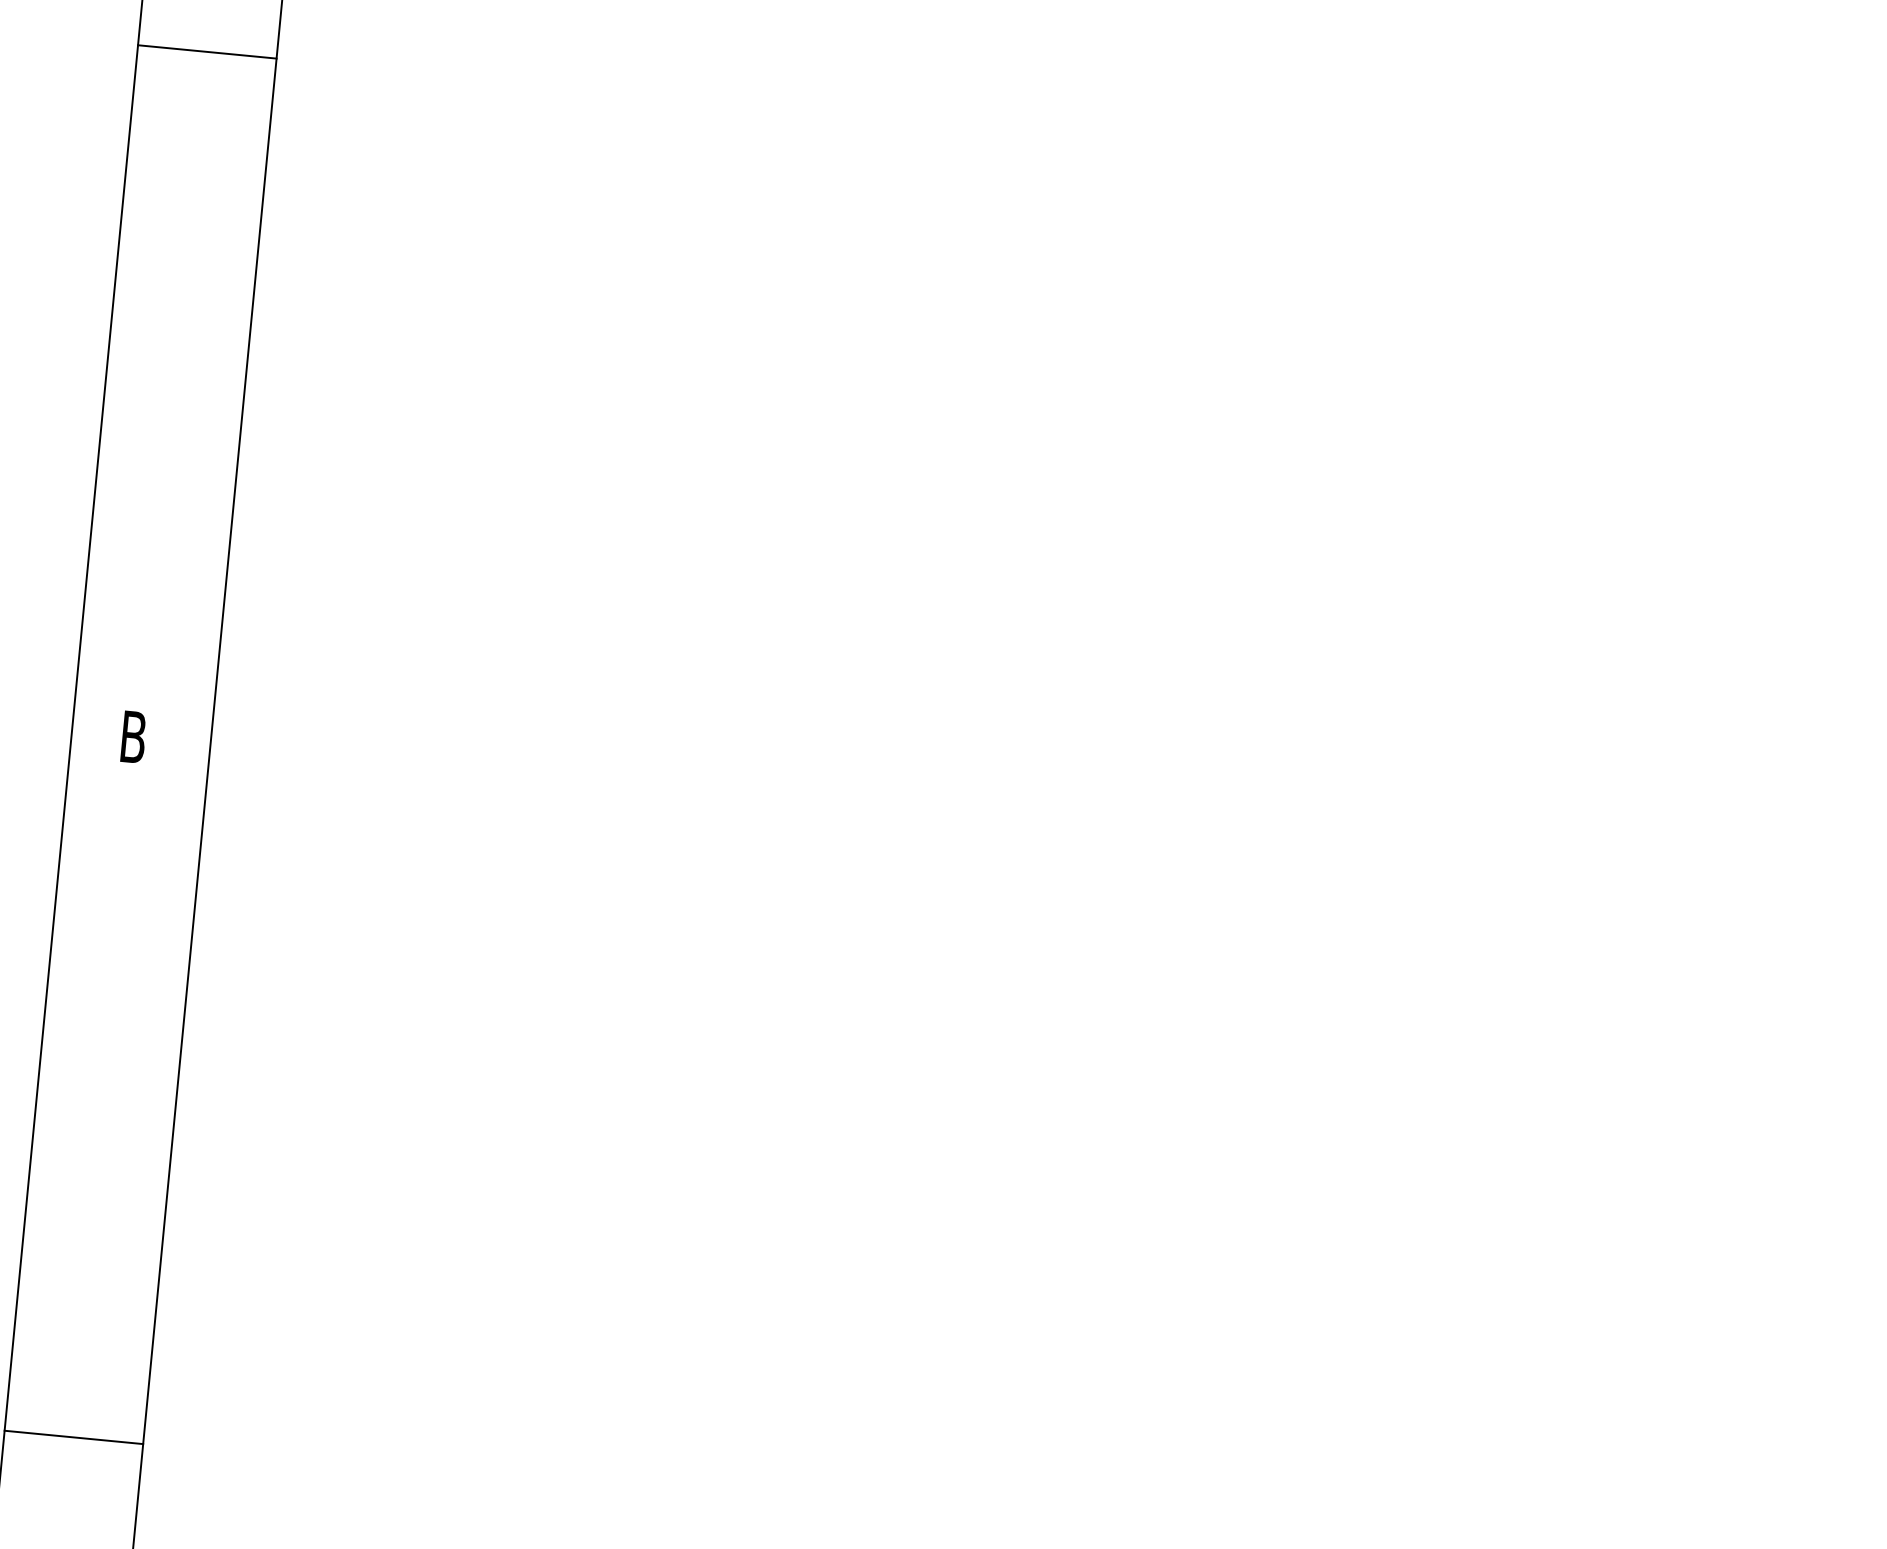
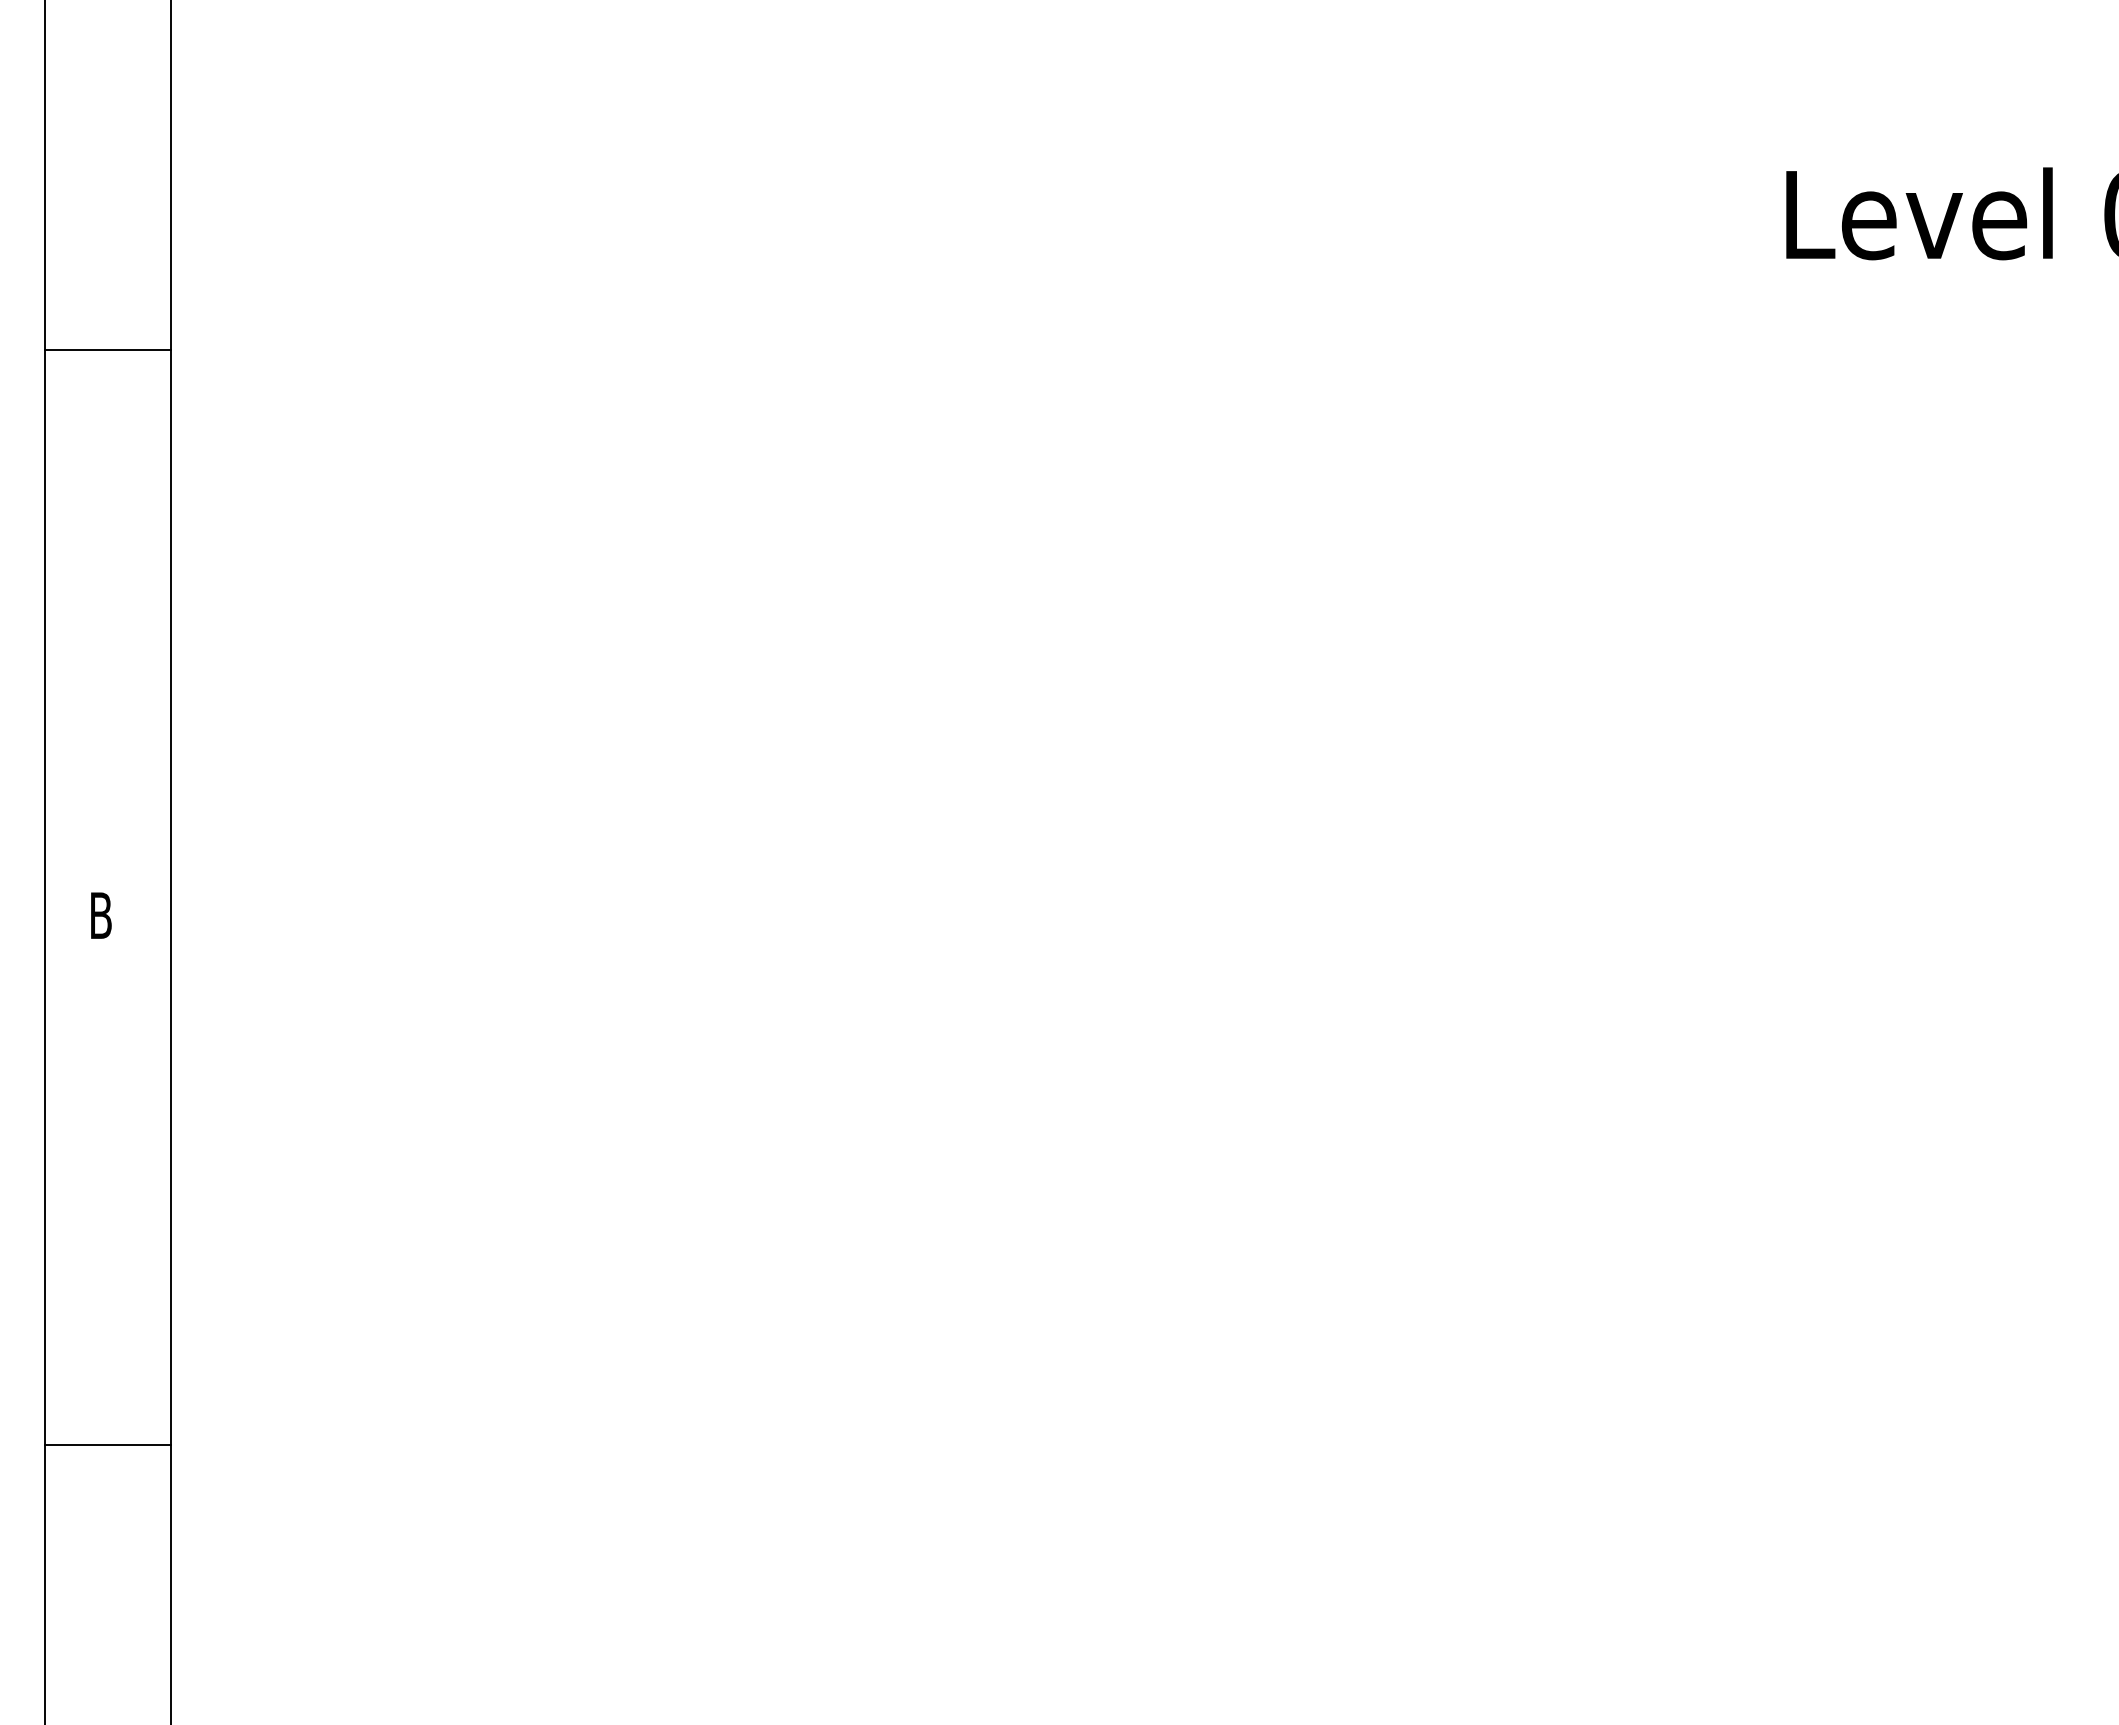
line: (206, 52) -> (107, 350), moved
line: (73, 1437) -> (107, 1445), moved

